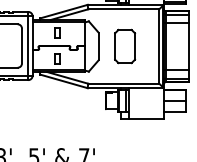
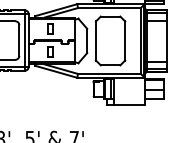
part: (124, 46) -> (110, 40), size x1.67

